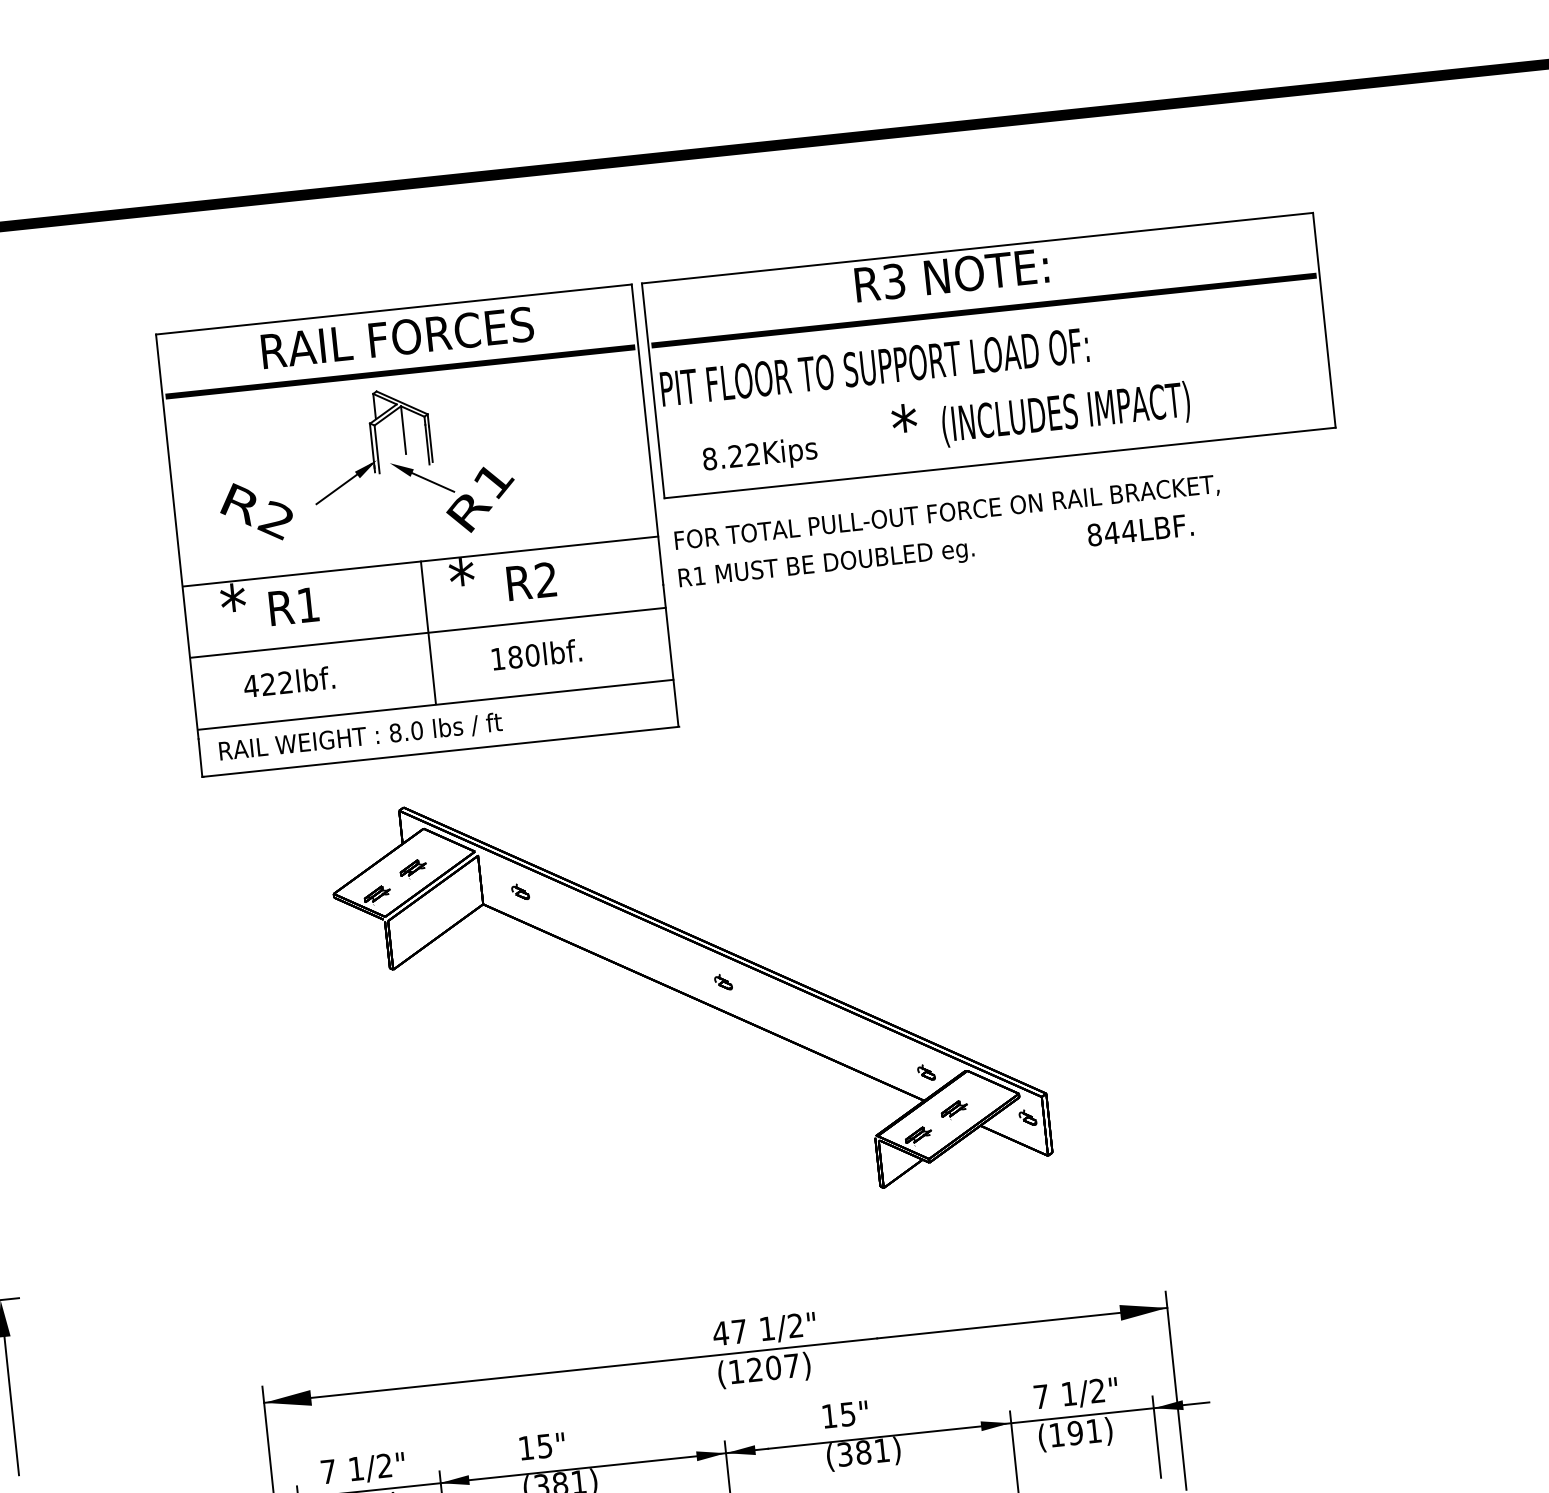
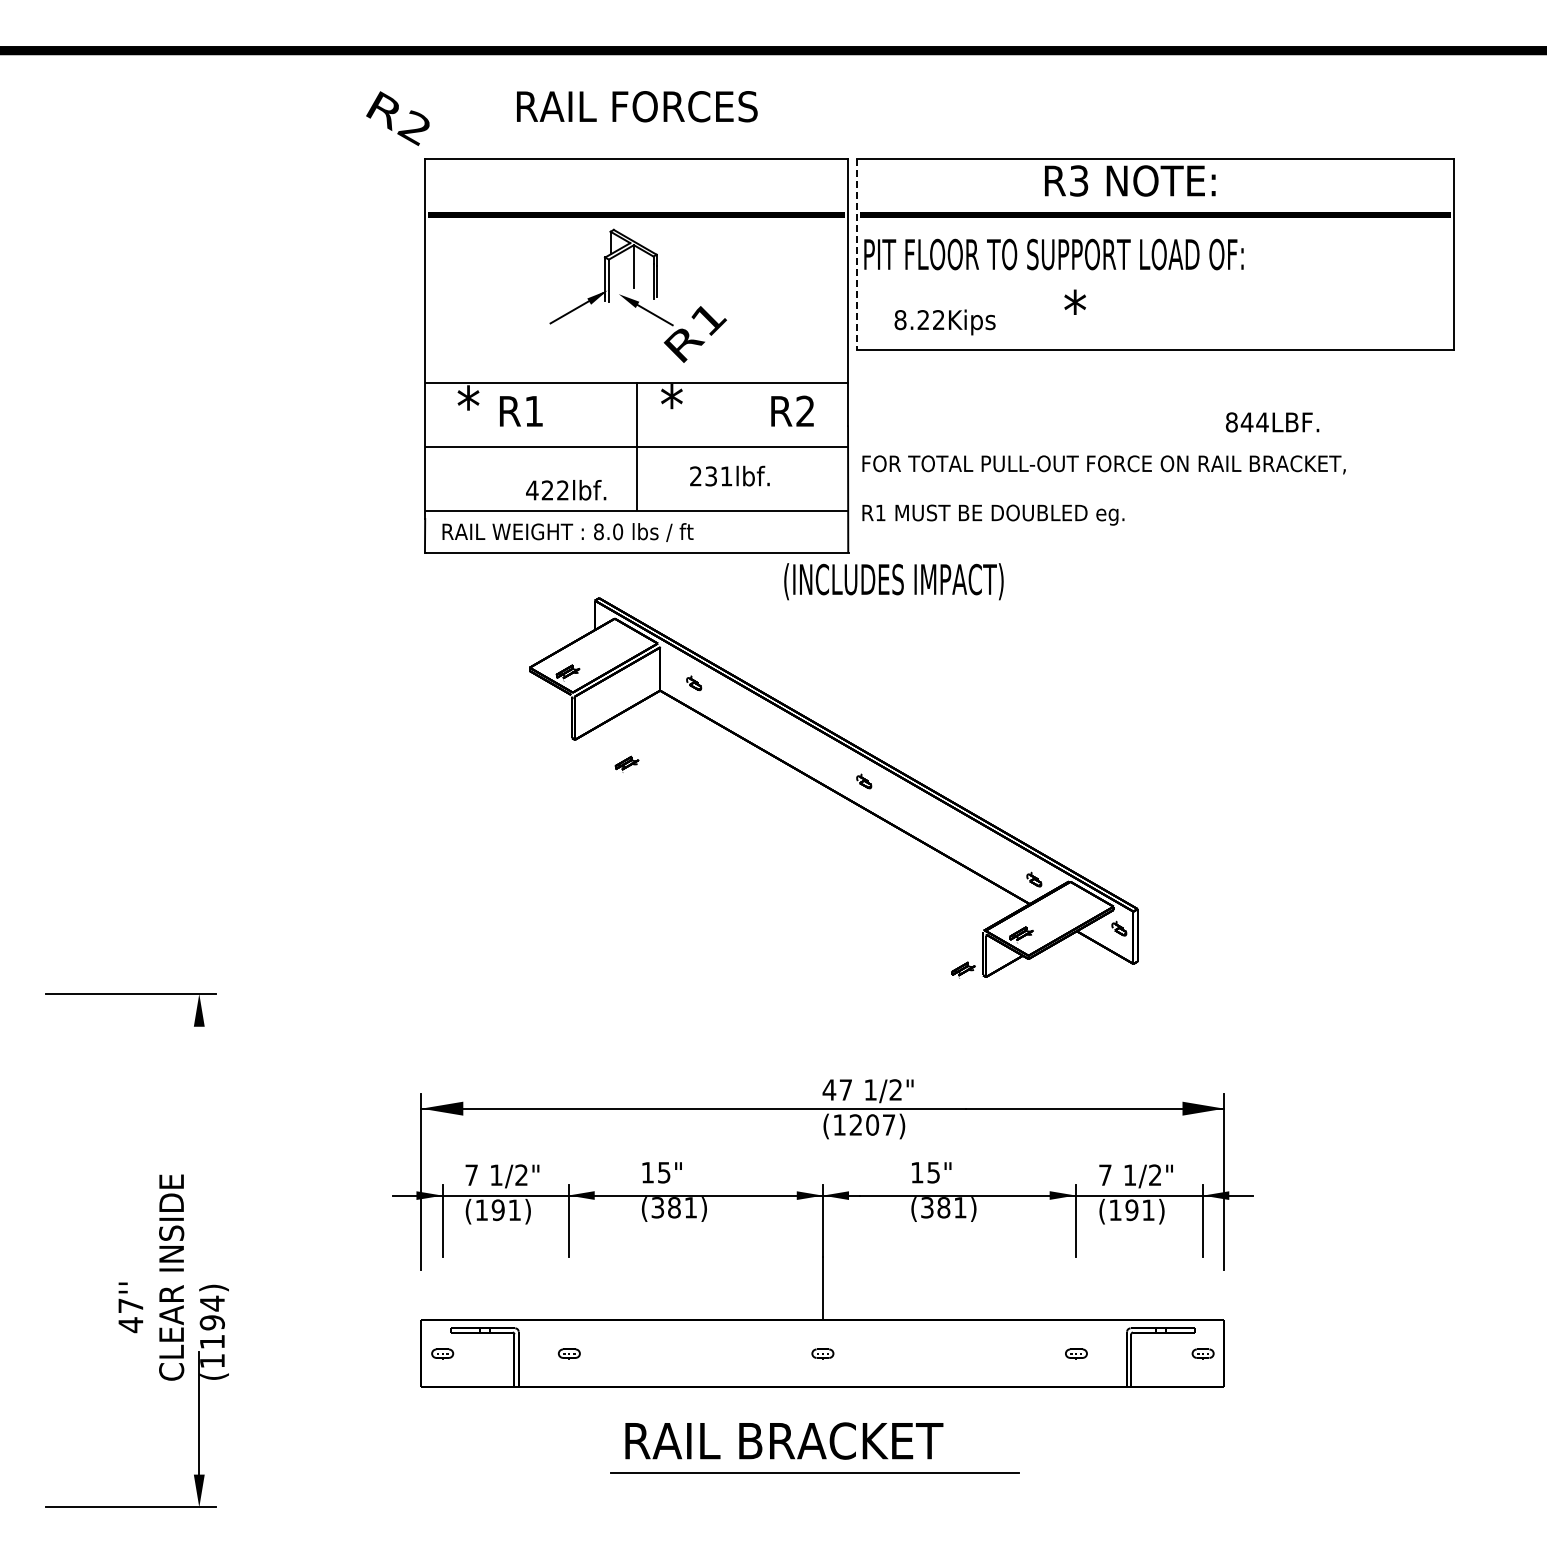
text: (397, 337) -> (637, 106), moved
line: (653, 391) -> (857, 255), solid -> dashed
text: (1065, 414) -> (893, 581), moved
text: (255, 511) -> (397, 118), moved
text: (946, 513) -> (1103, 464), moved
text: (826, 564) -> (993, 514), moved
text: (531, 580) -> (792, 410), moved
text: (515, 657) -> (711, 476), 180lbf. -> 231lbf.
text: (289, 682) -> (566, 490), moved
part: (412, 868) -> (626, 763), moved
part: (954, 1109) -> (963, 969), moved
line: (11, 1405) -> (199, 1087), removed

